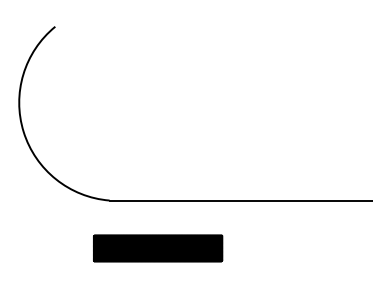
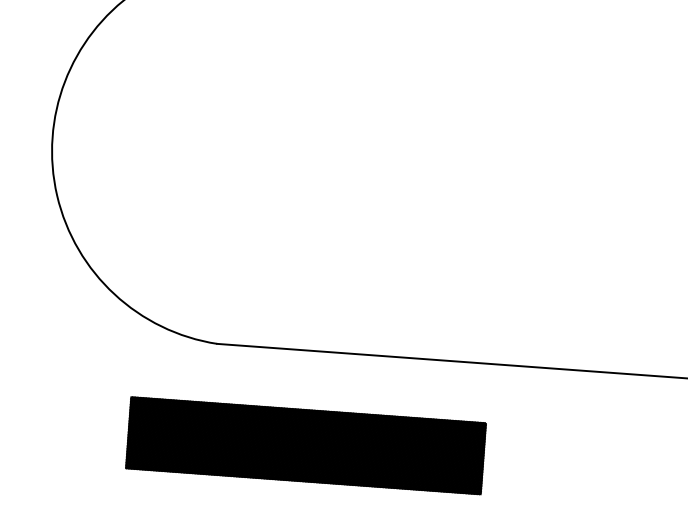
part: (158, 248) -> (307, 445), size x1.4

